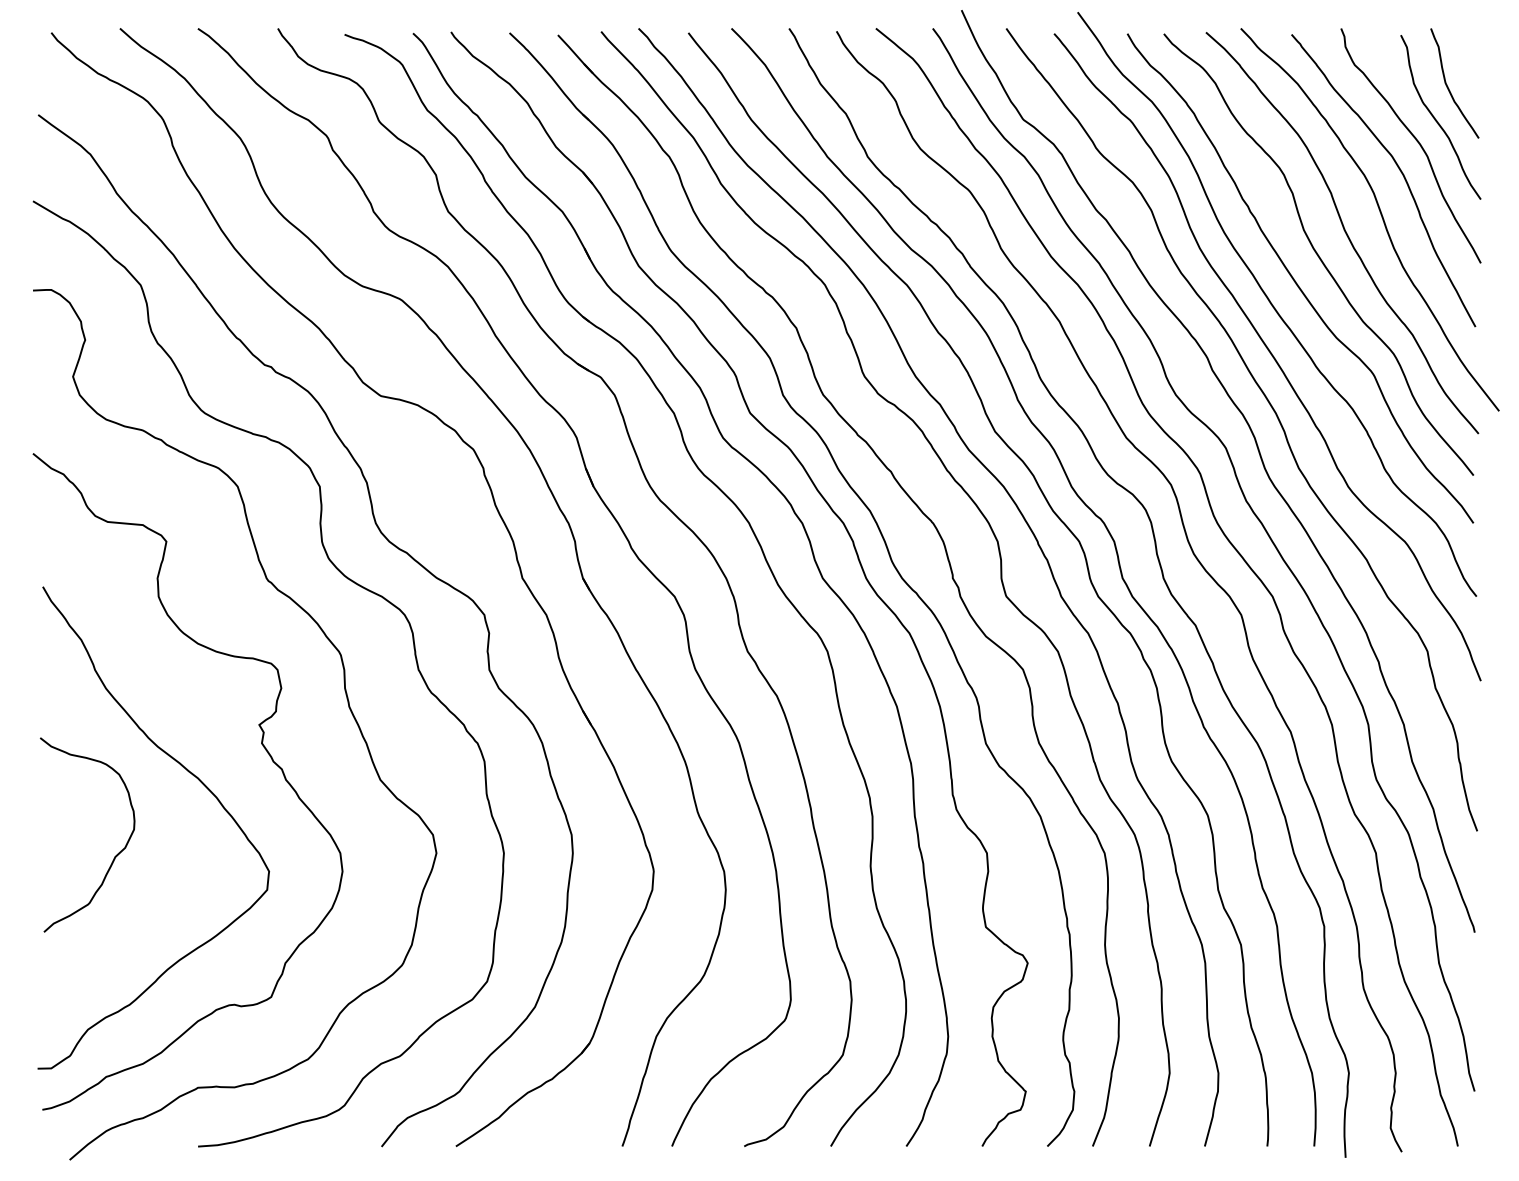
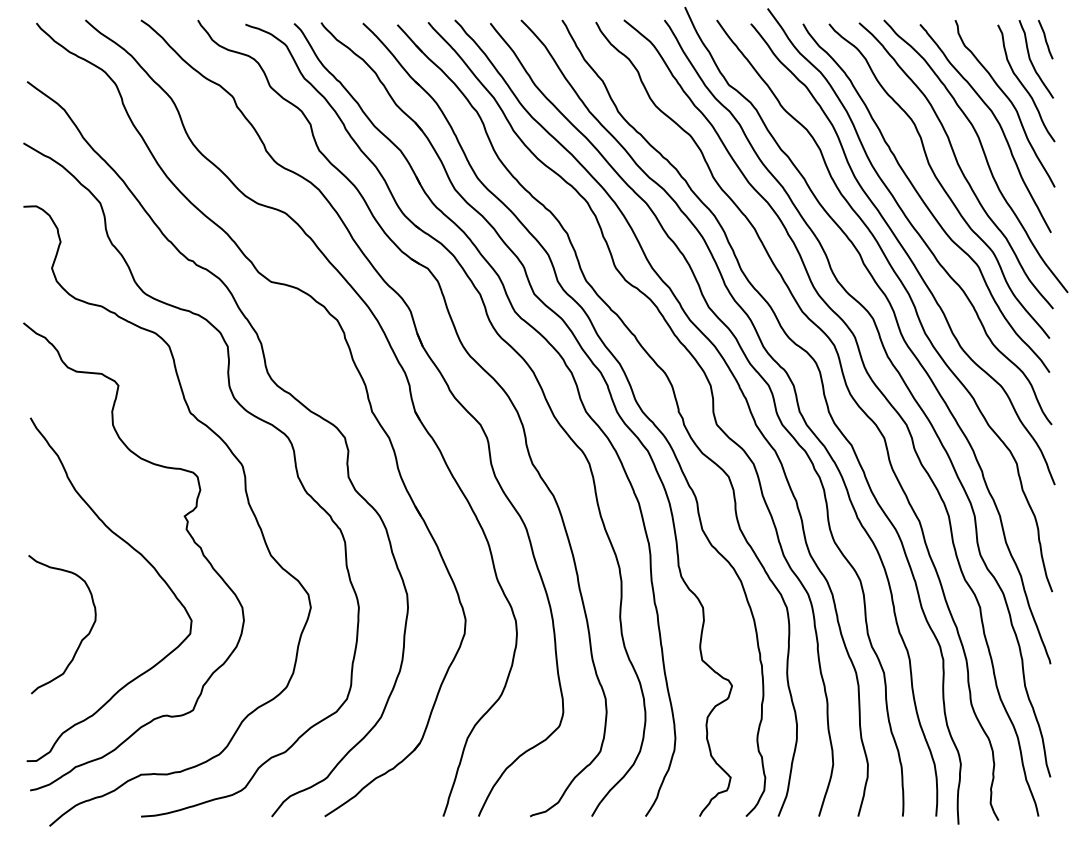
curve: (1467, 55) -> (1045, 39), added
curve: (114, 856) -> (81, 639), moved

